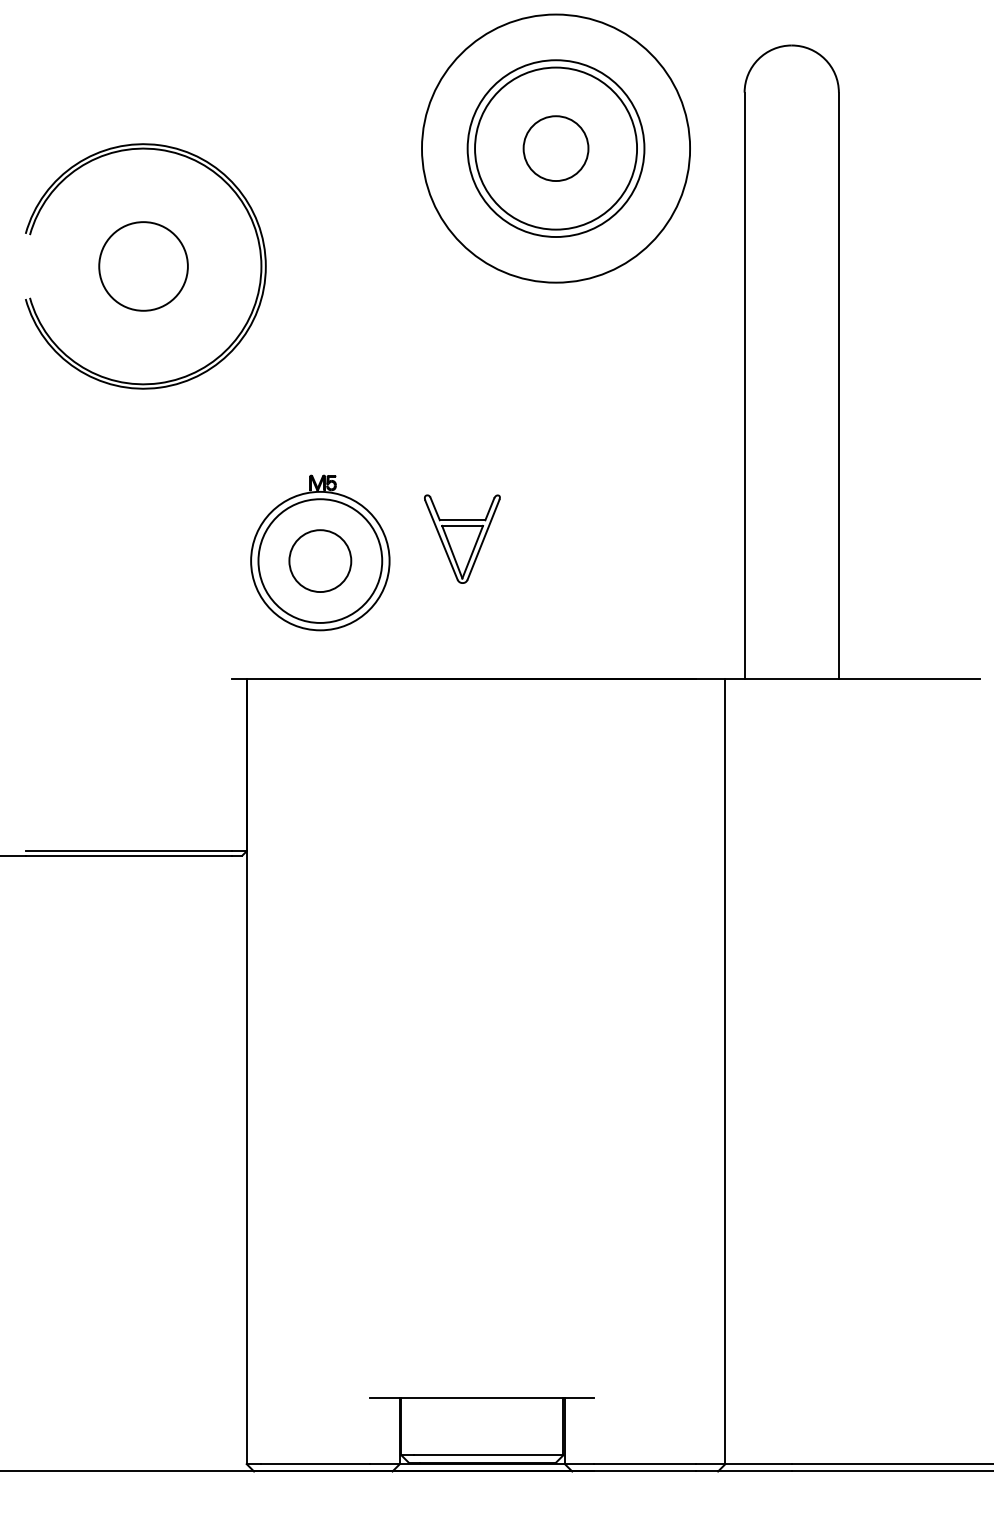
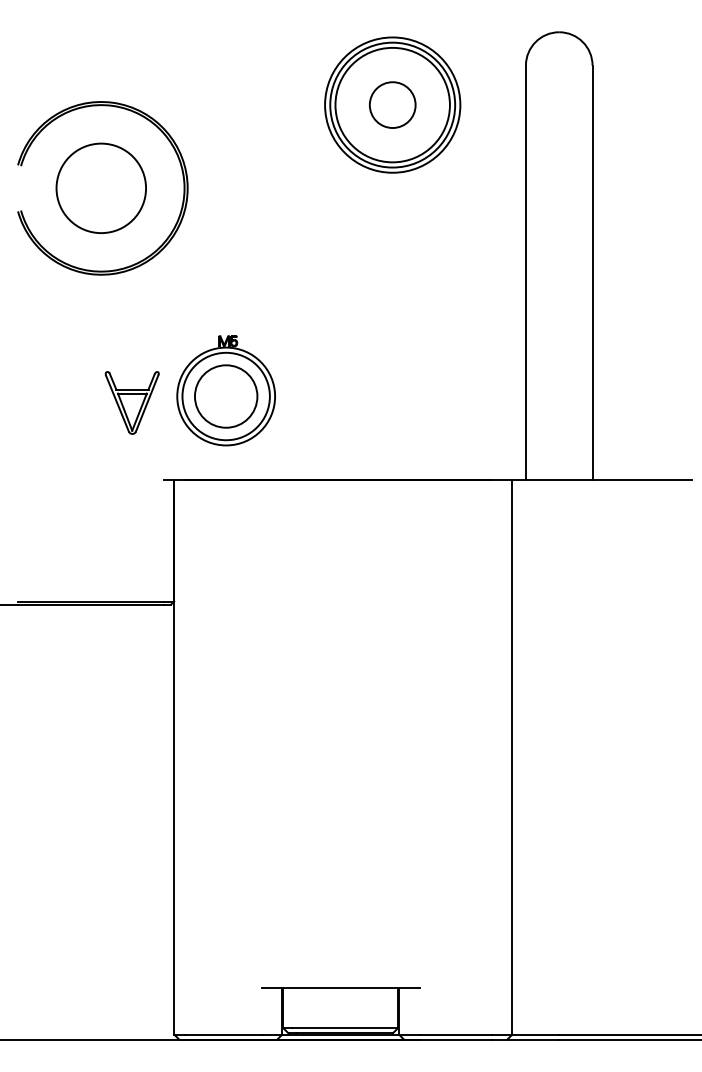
circle: (555, 148) -> (392, 105), size x0.71
circle: (143, 266) -> (101, 188), size x1.43
part: (462, 538) -> (132, 402), moved
circle: (320, 560) -> (226, 396), size x1.43

